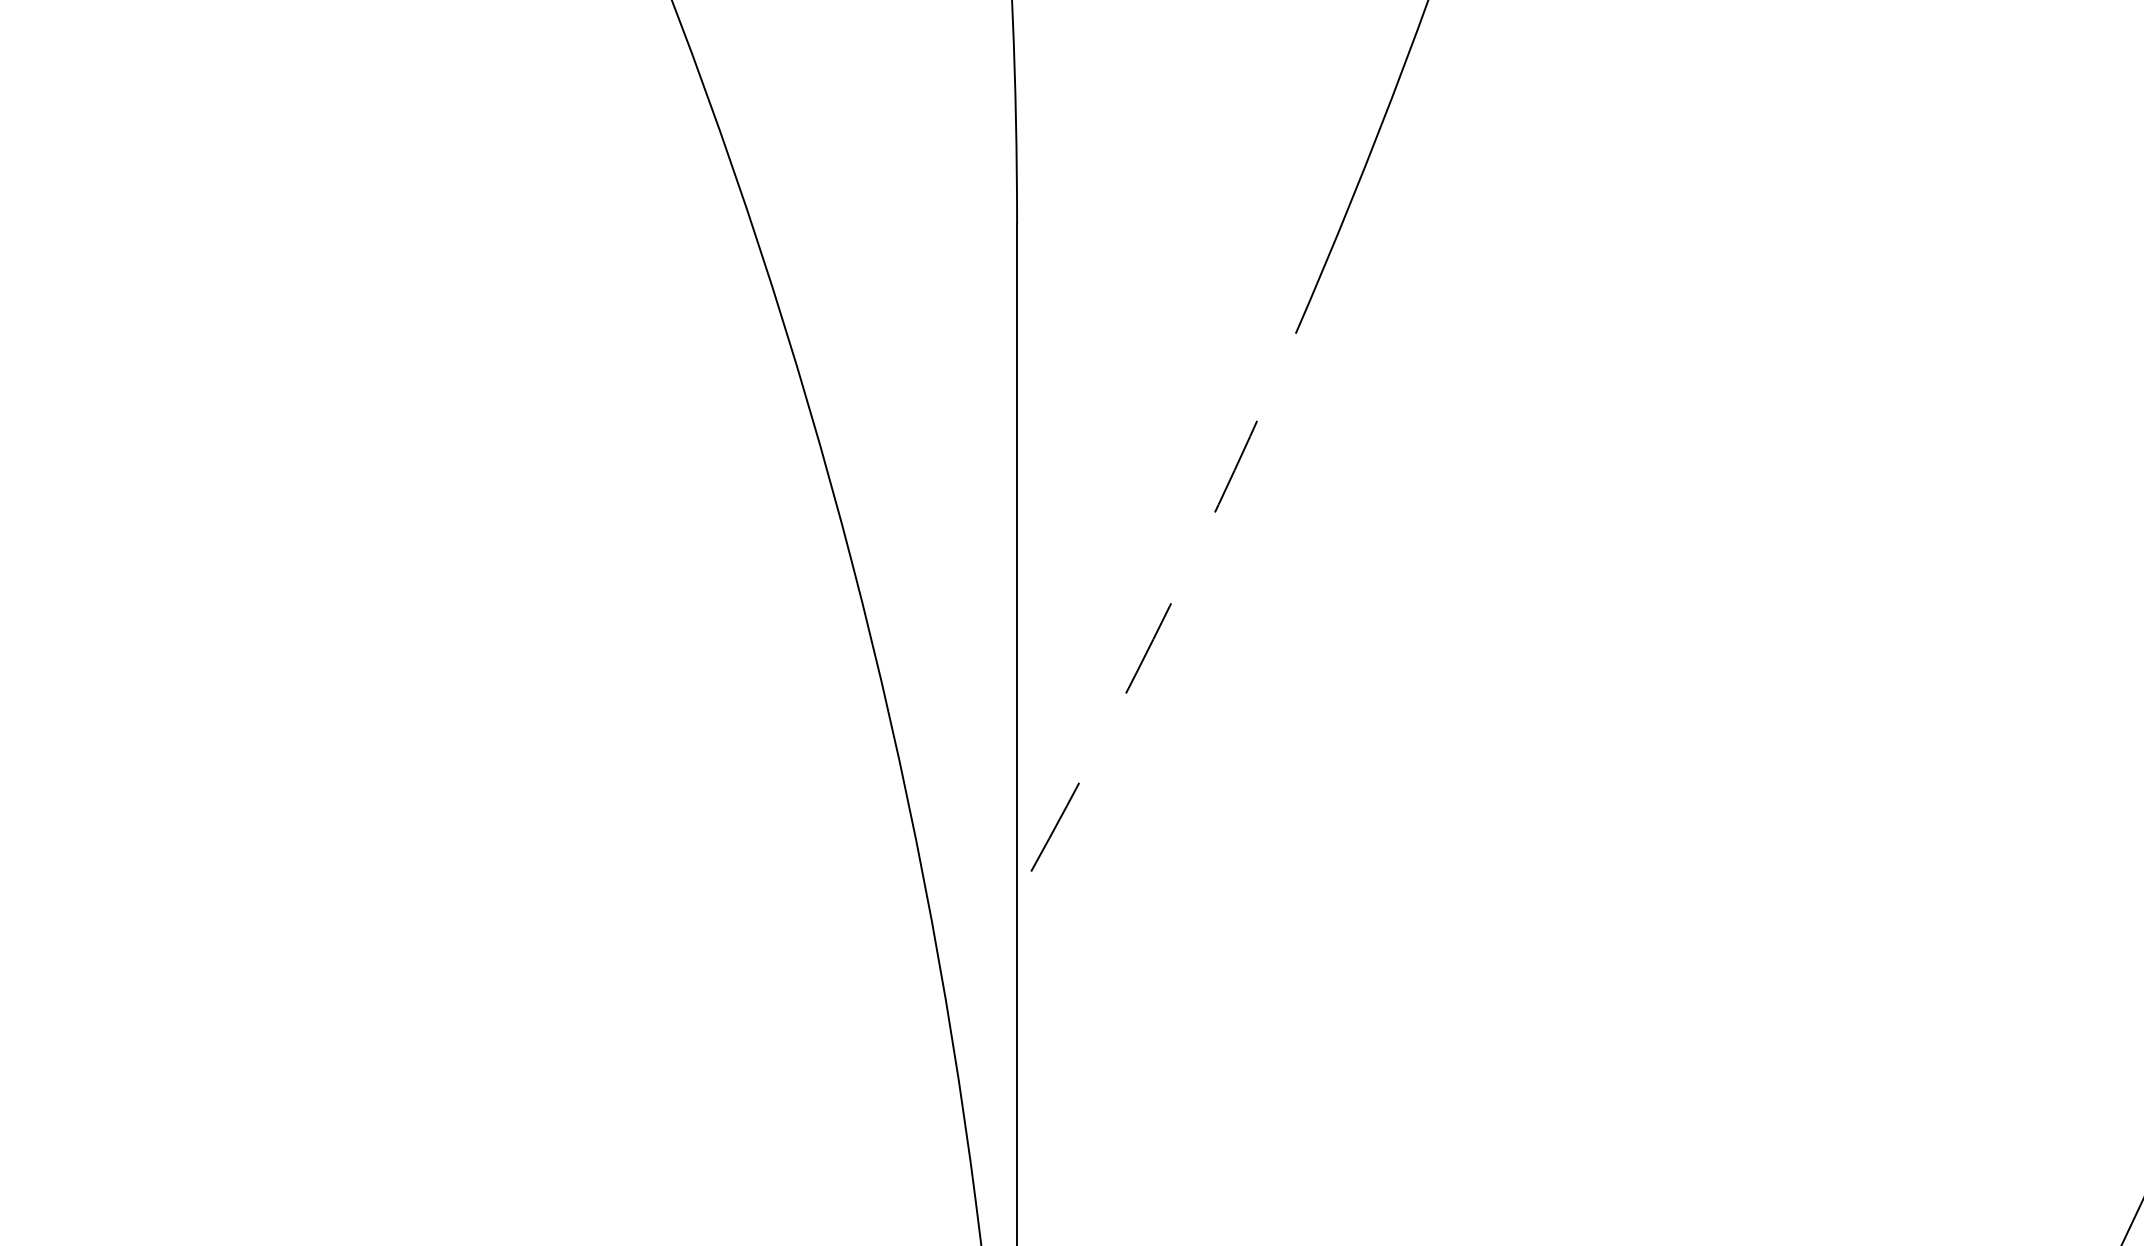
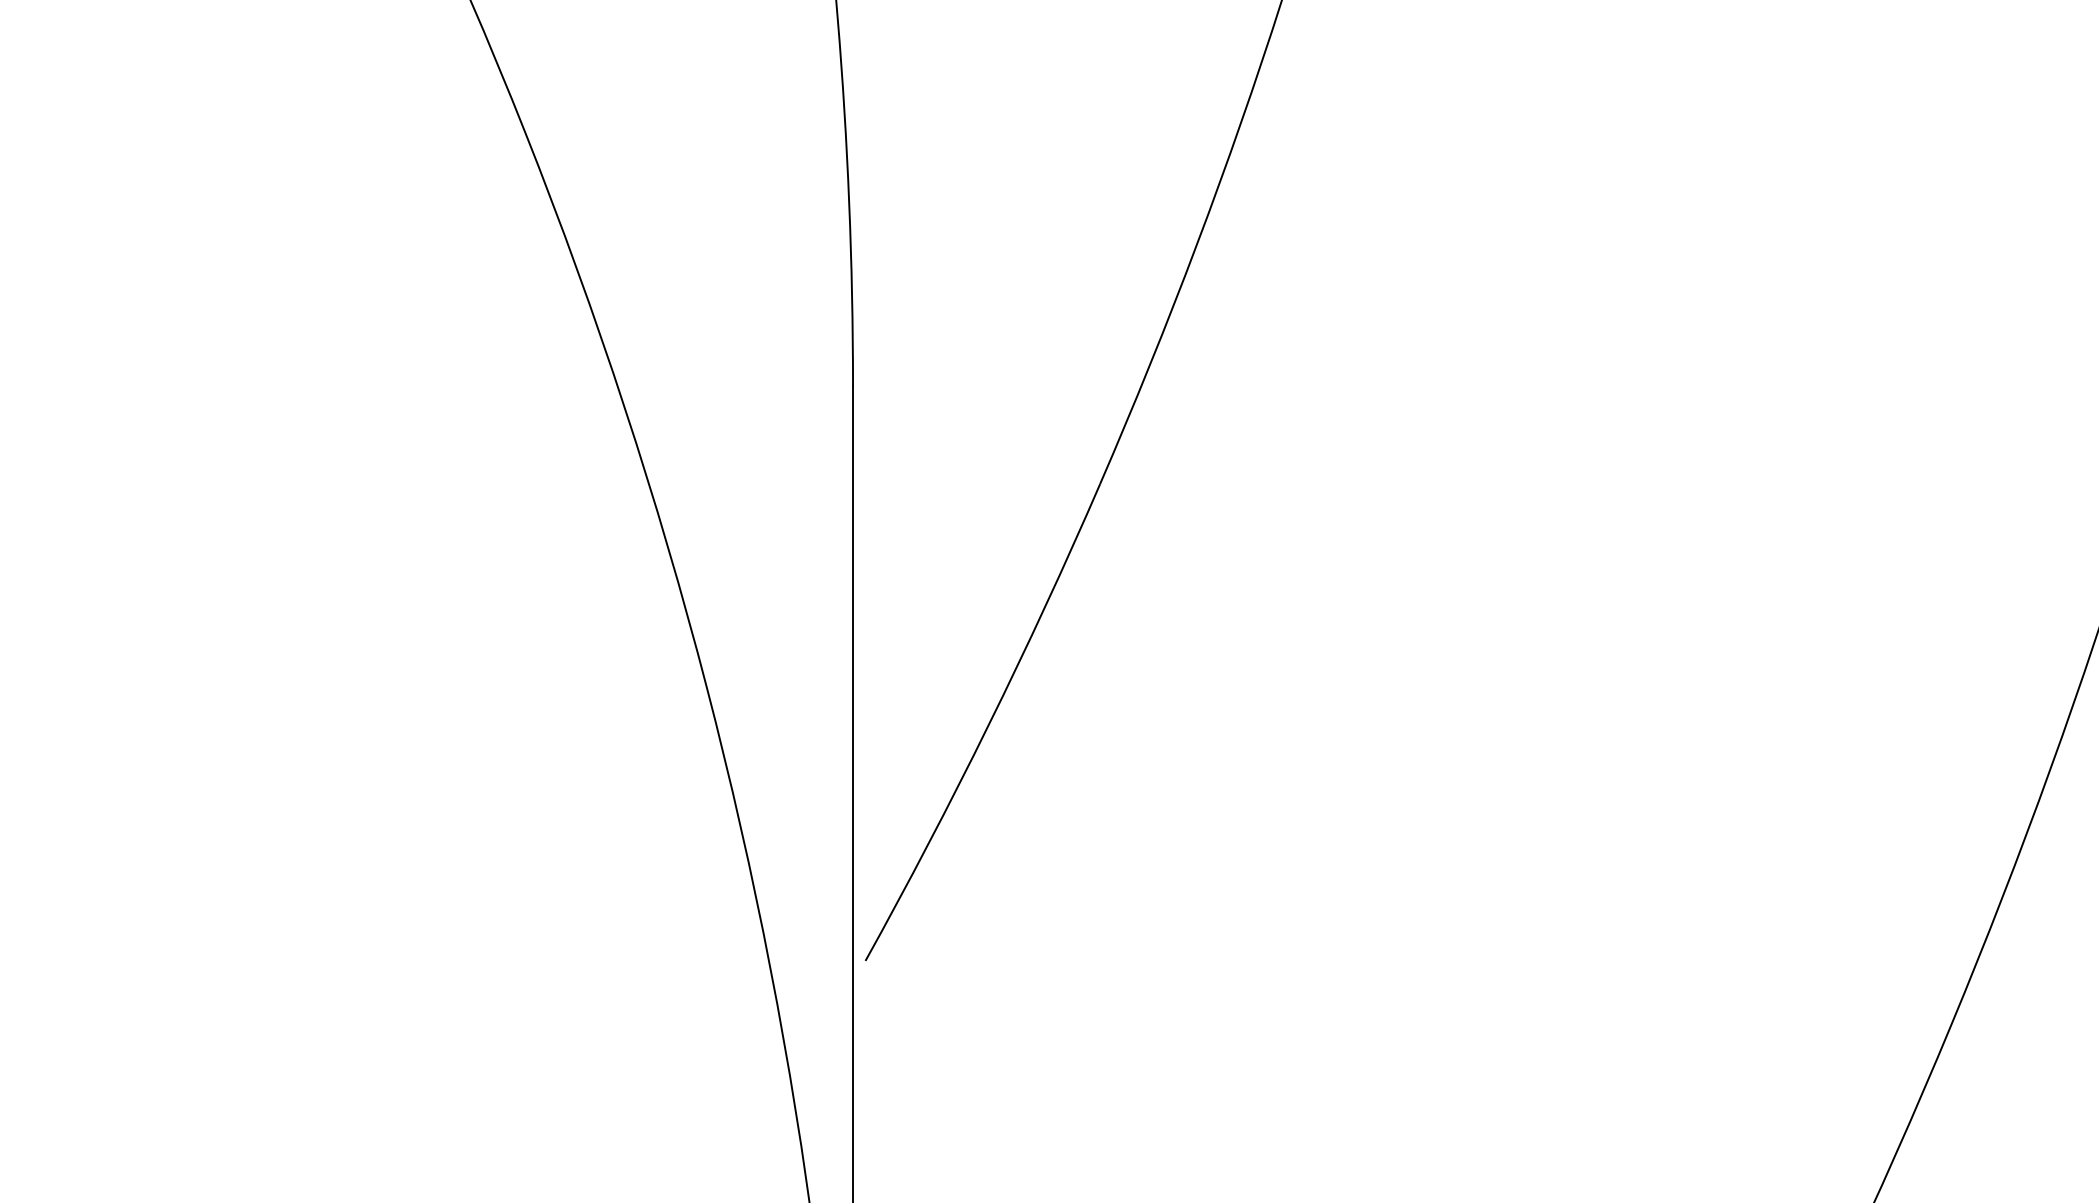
arc: (1169, 606) -> (988, 725), dashed -> solid

